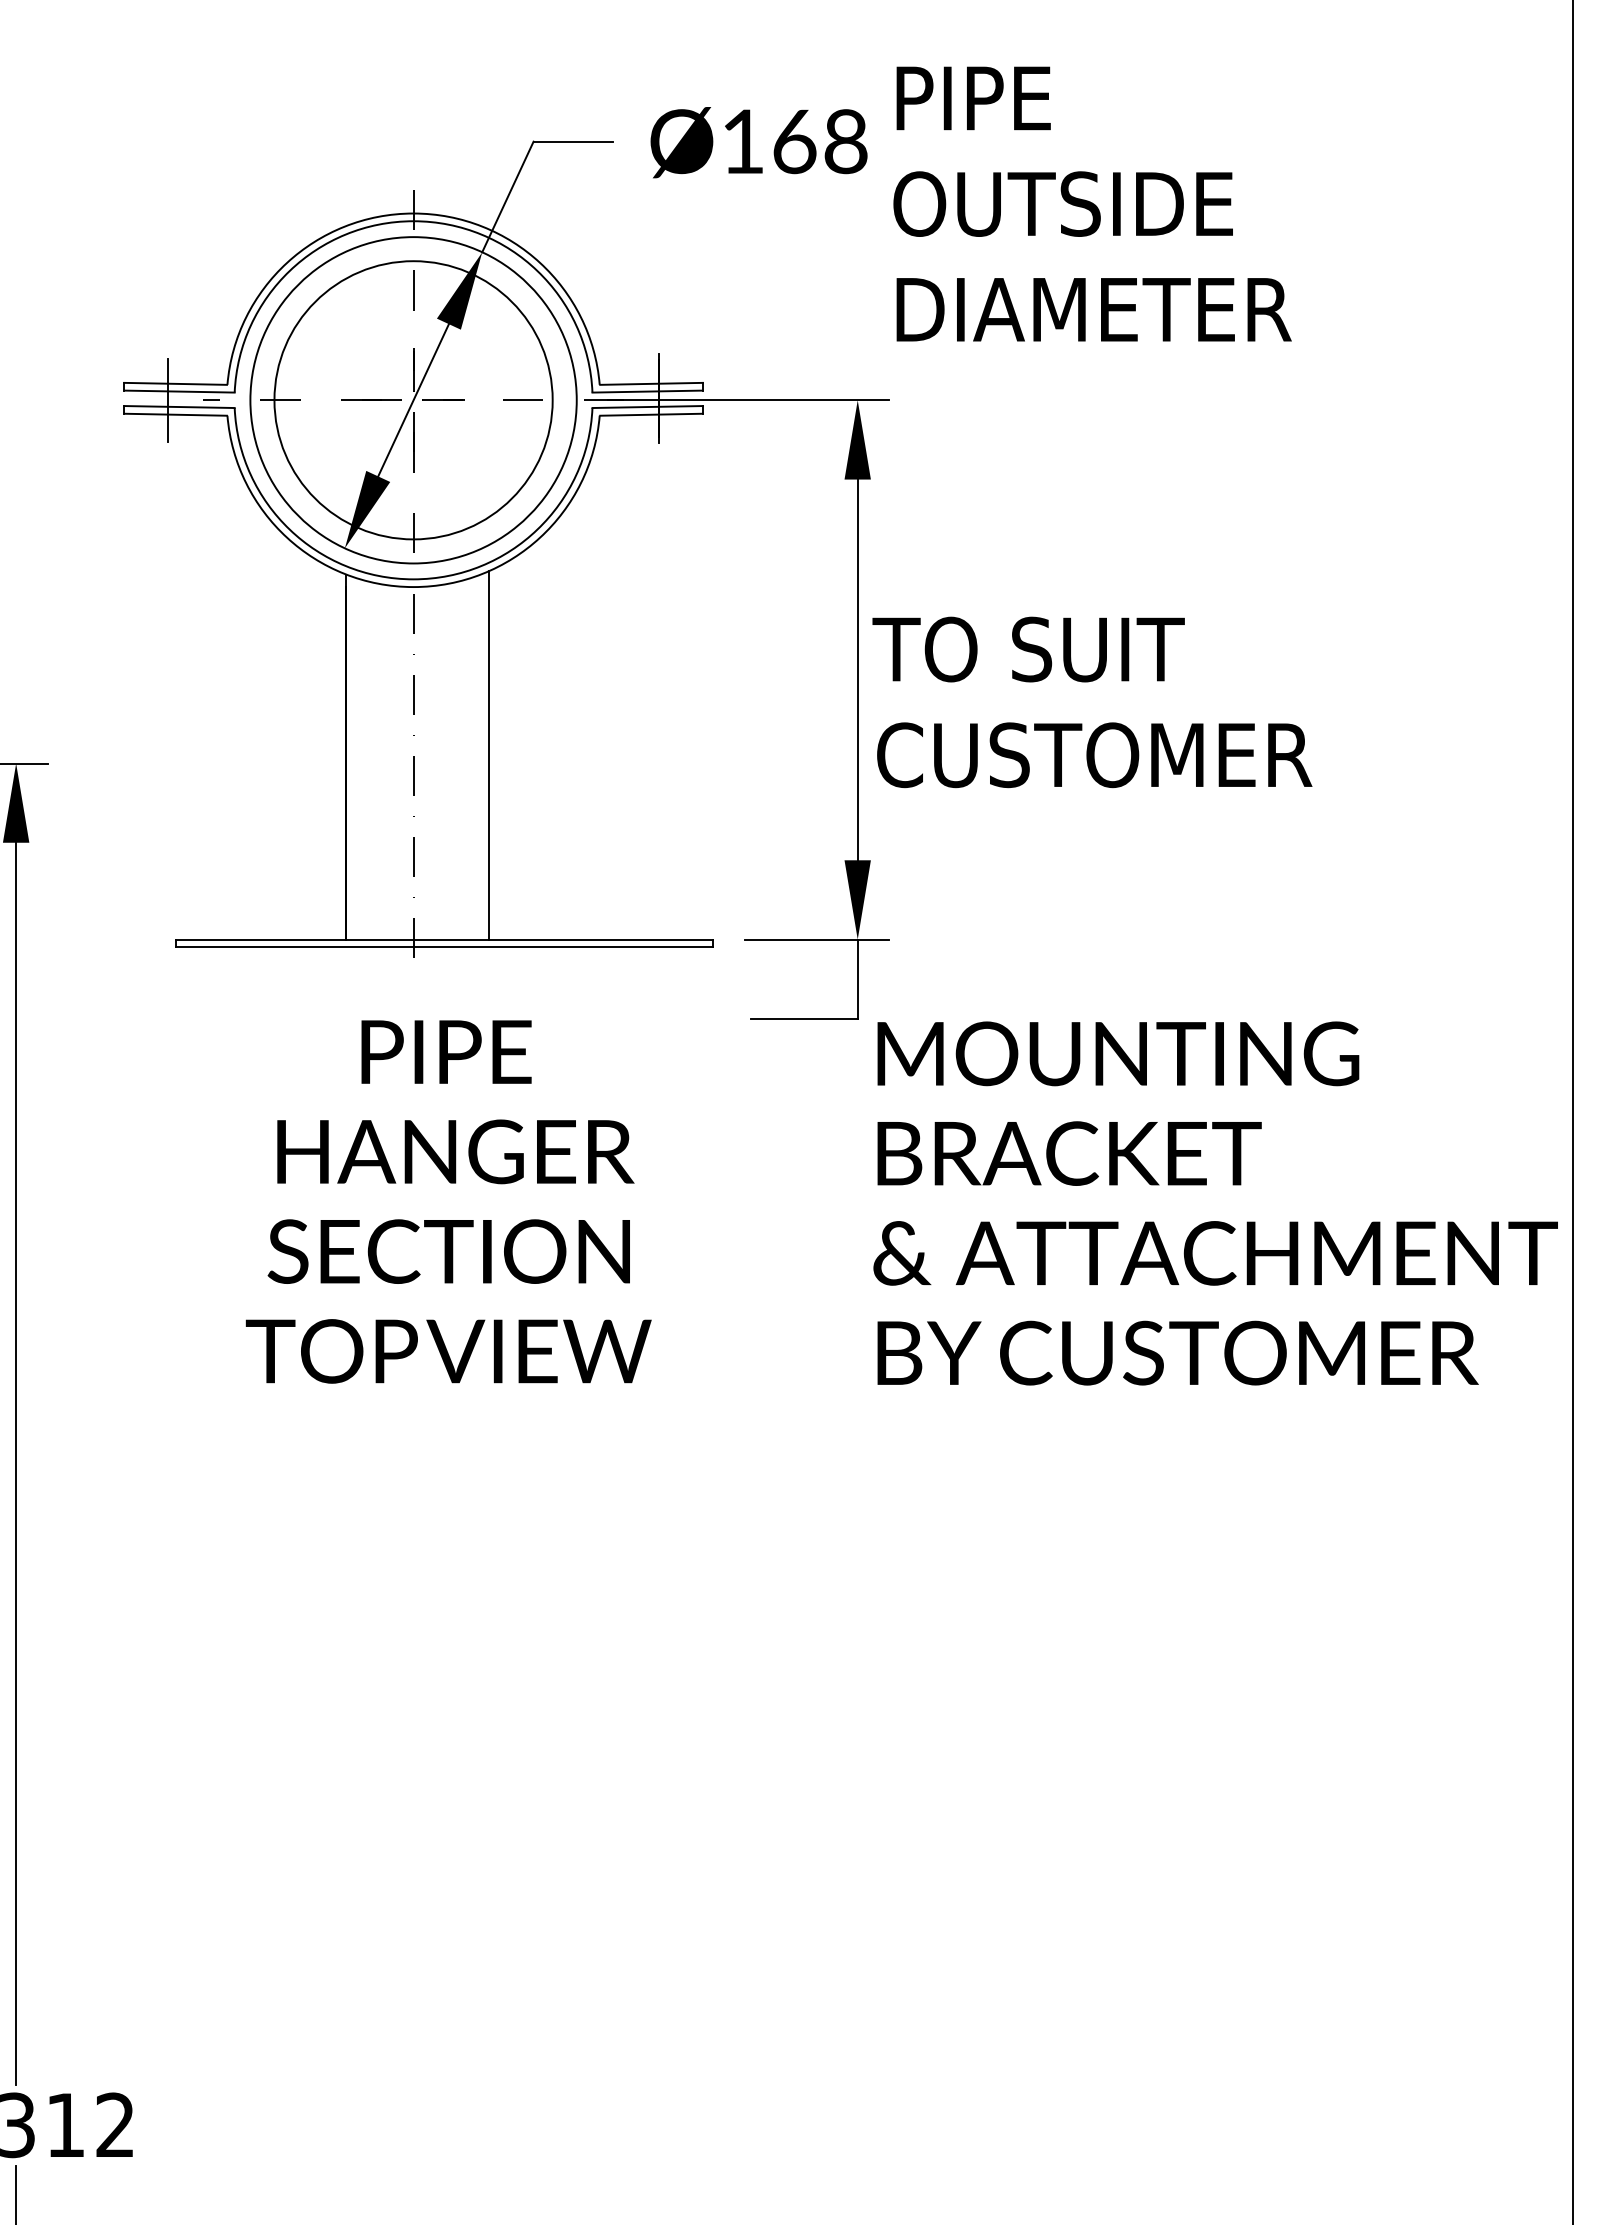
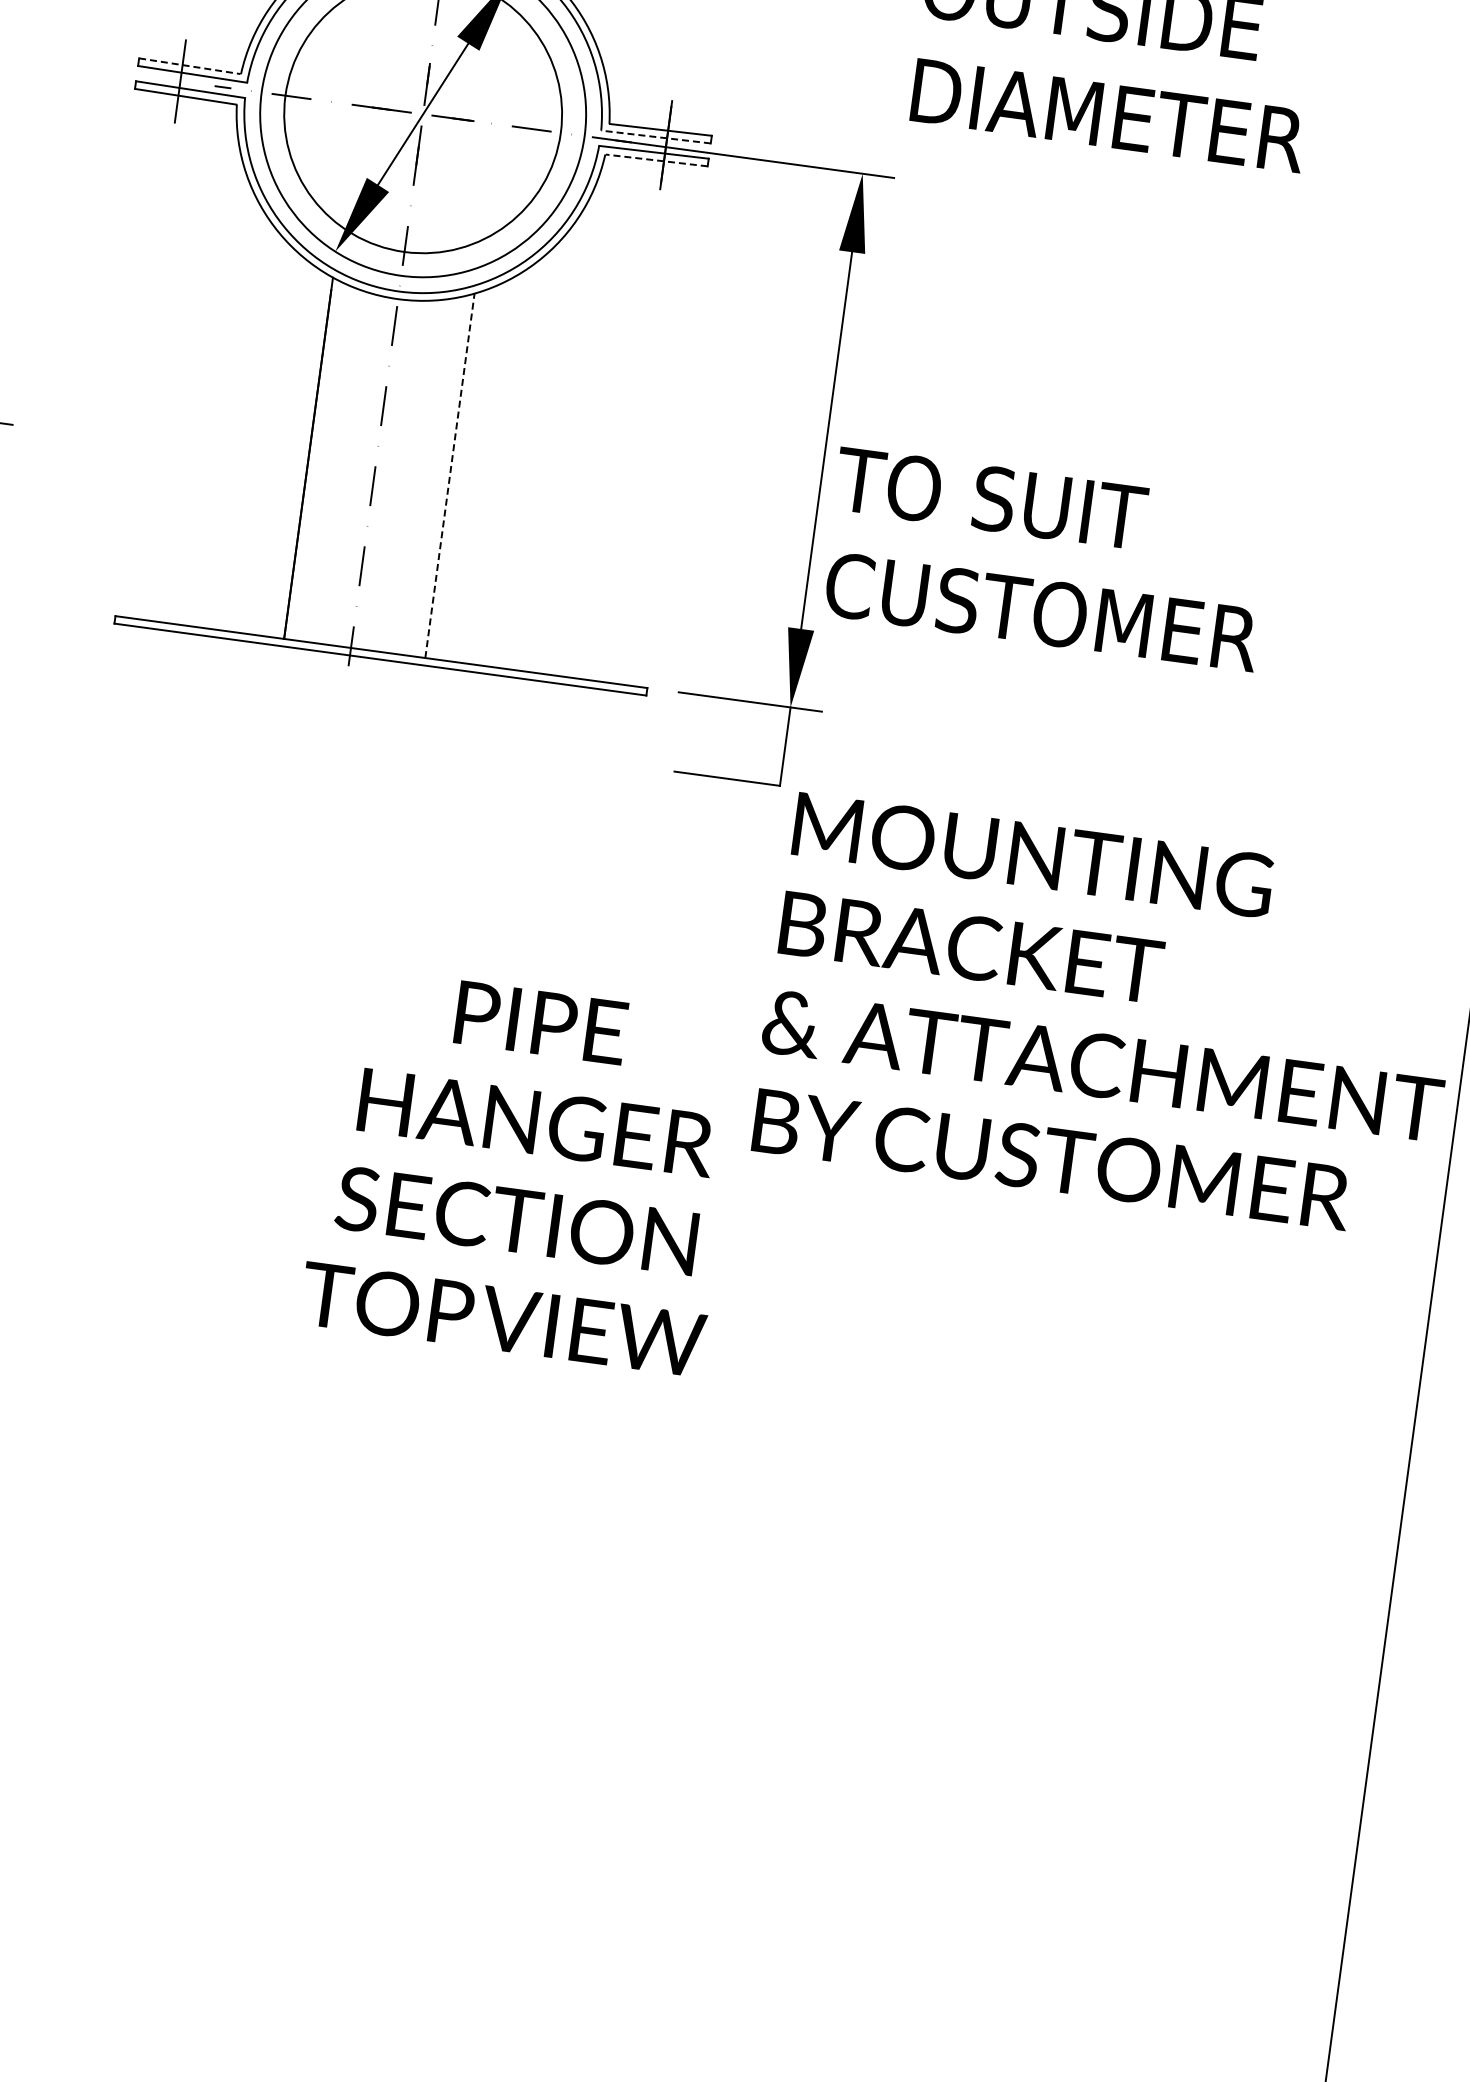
line: (176, 383) -> (190, 65), solid -> dashed
line: (647, 391) -> (655, 136), solid -> dashed
line: (651, 414) -> (656, 160), solid -> dashed
text: (1092, 702) -> (1047, 559), moved
line: (488, 754) -> (449, 474), solid -> dashed
text: (448, 1201) -> (523, 1171), moved

